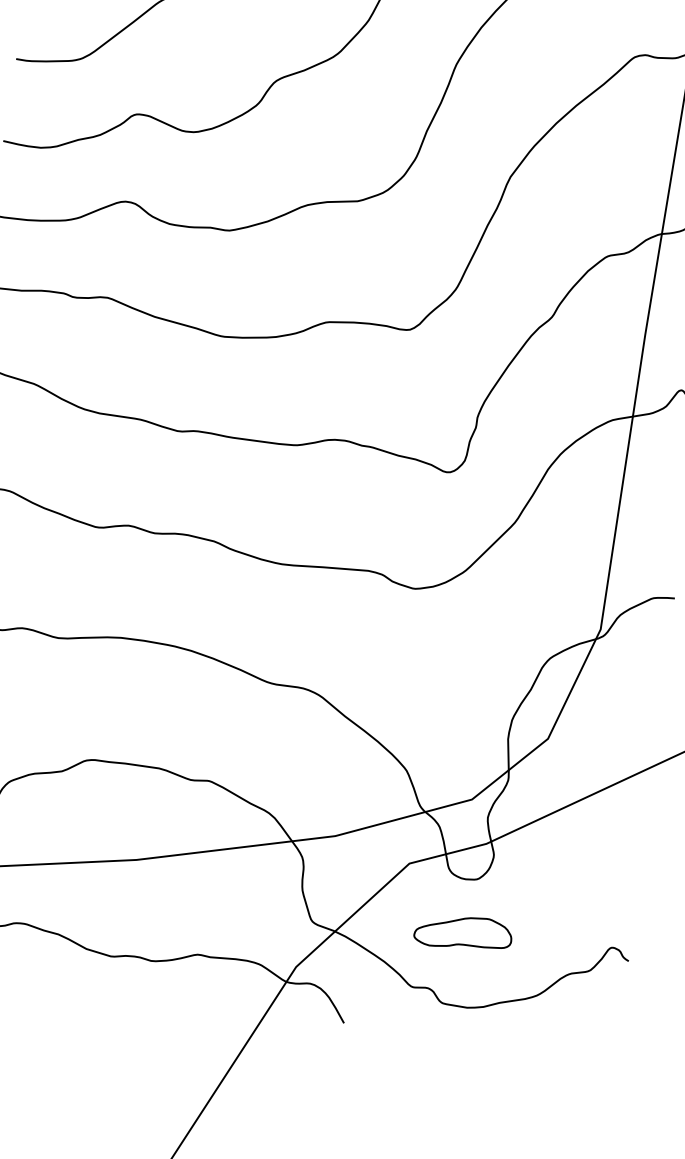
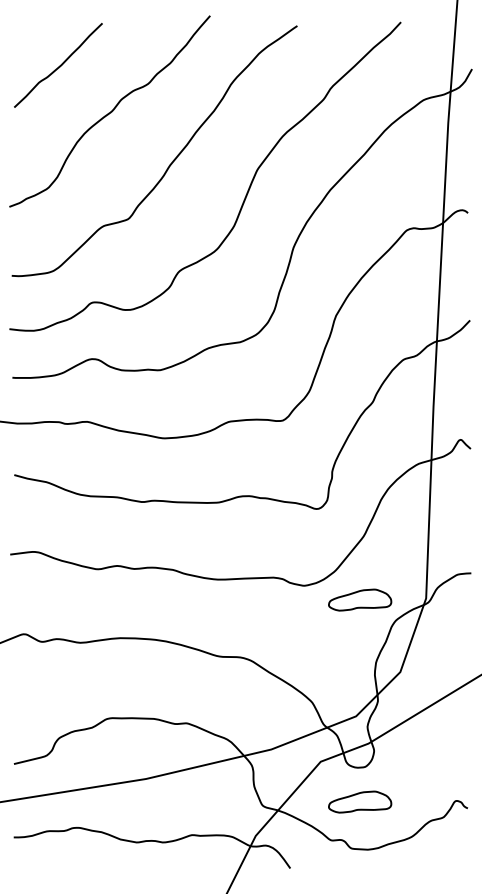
part: (499, 619) -> (360, 599), added

